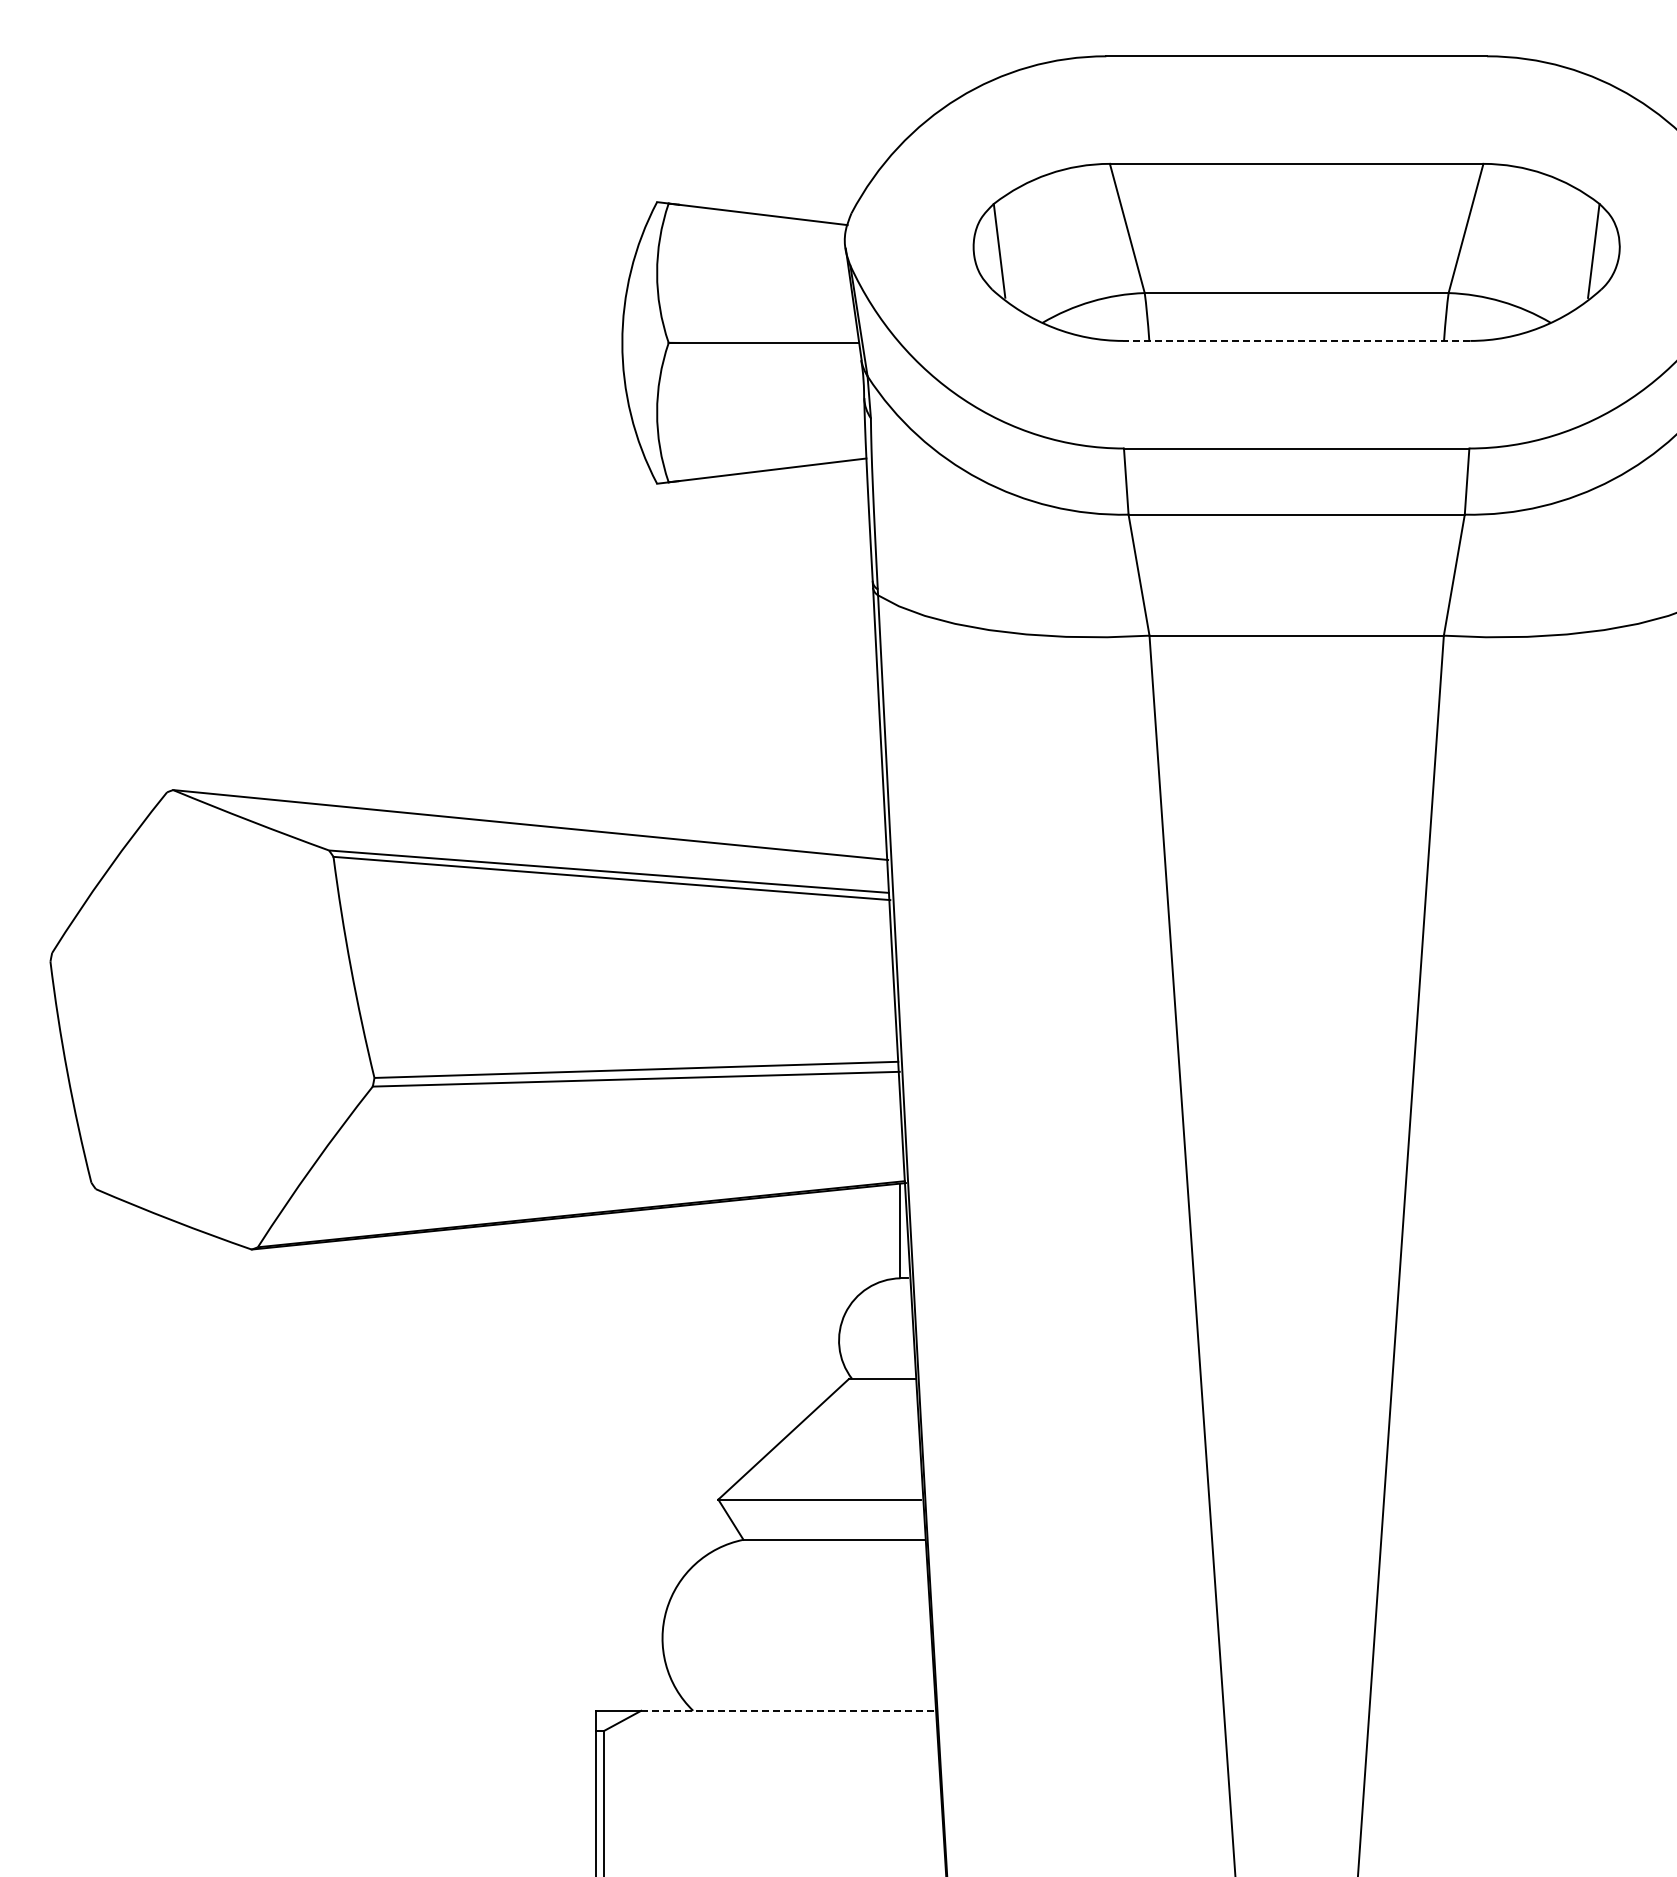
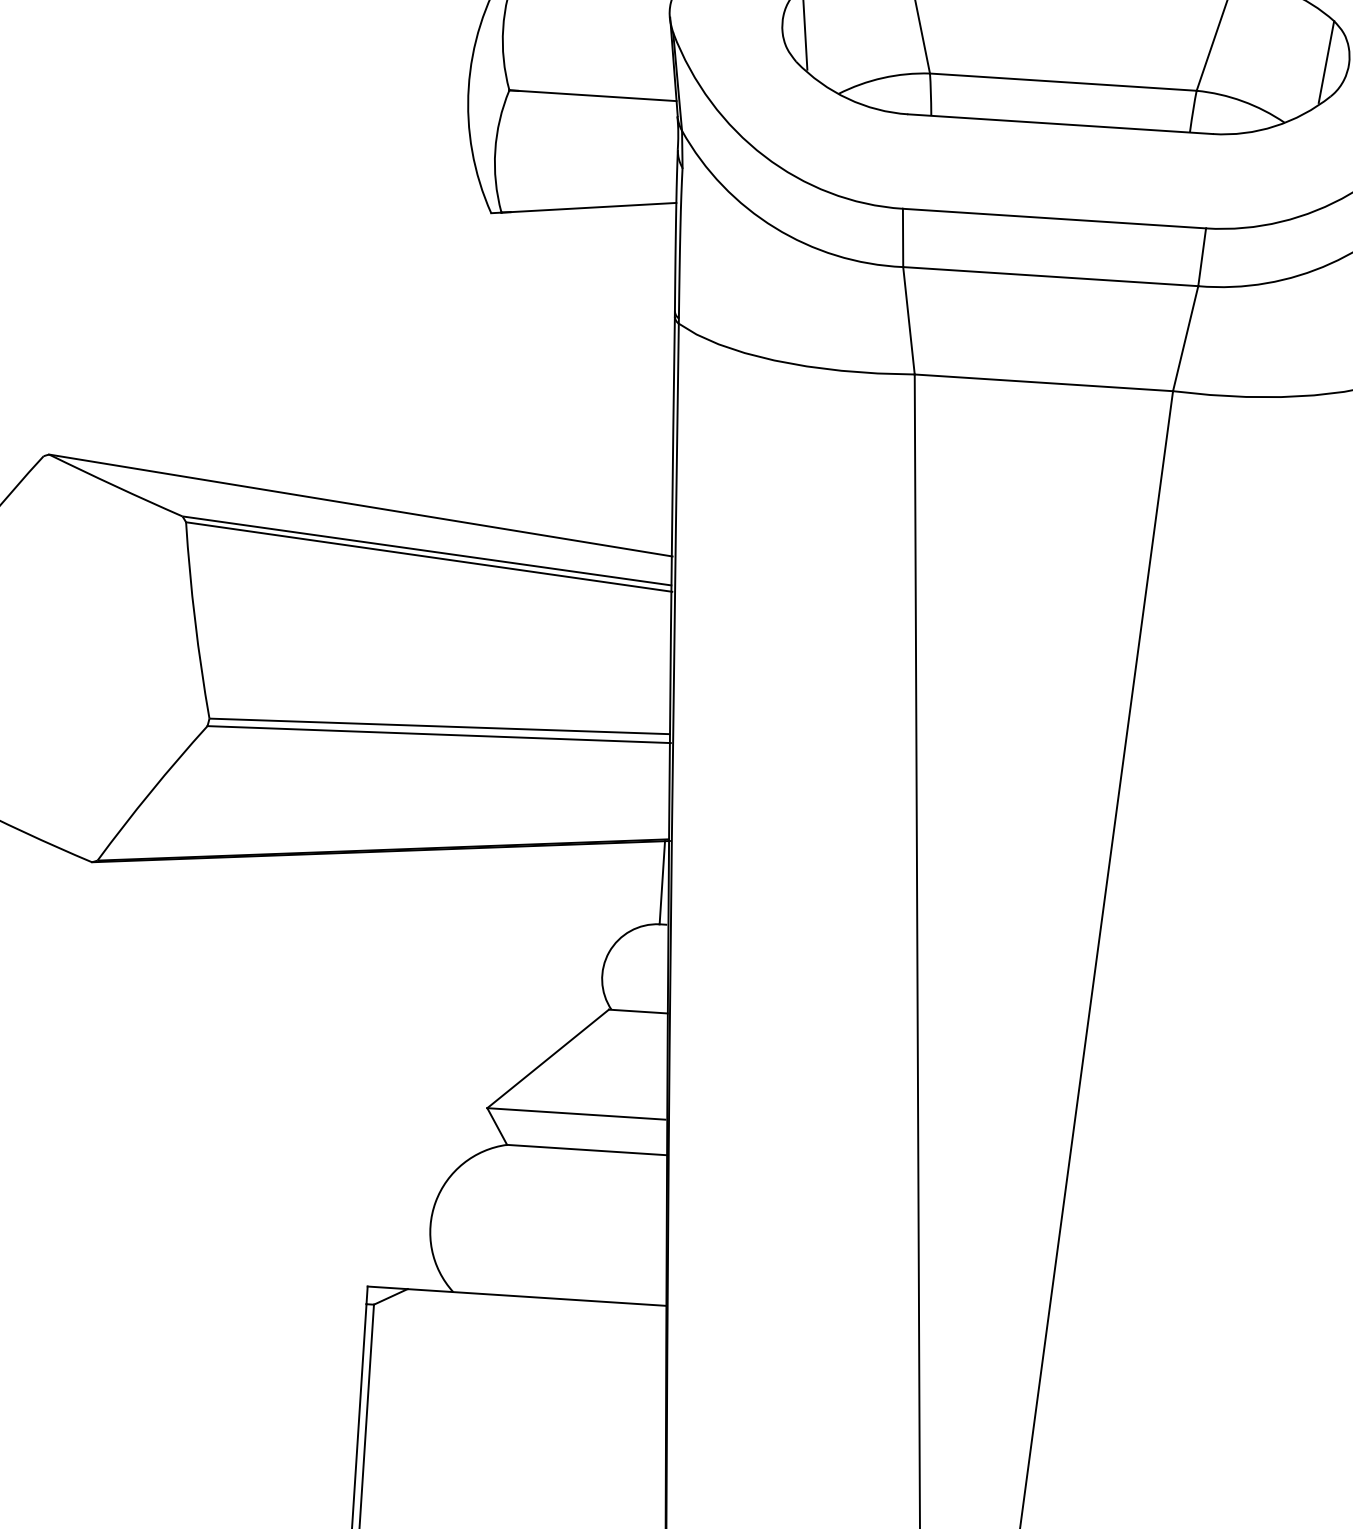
line: (1296, 340) -> (1060, 123), dashed -> solid
line: (788, 1710) -> (536, 1297), dashed -> solid

